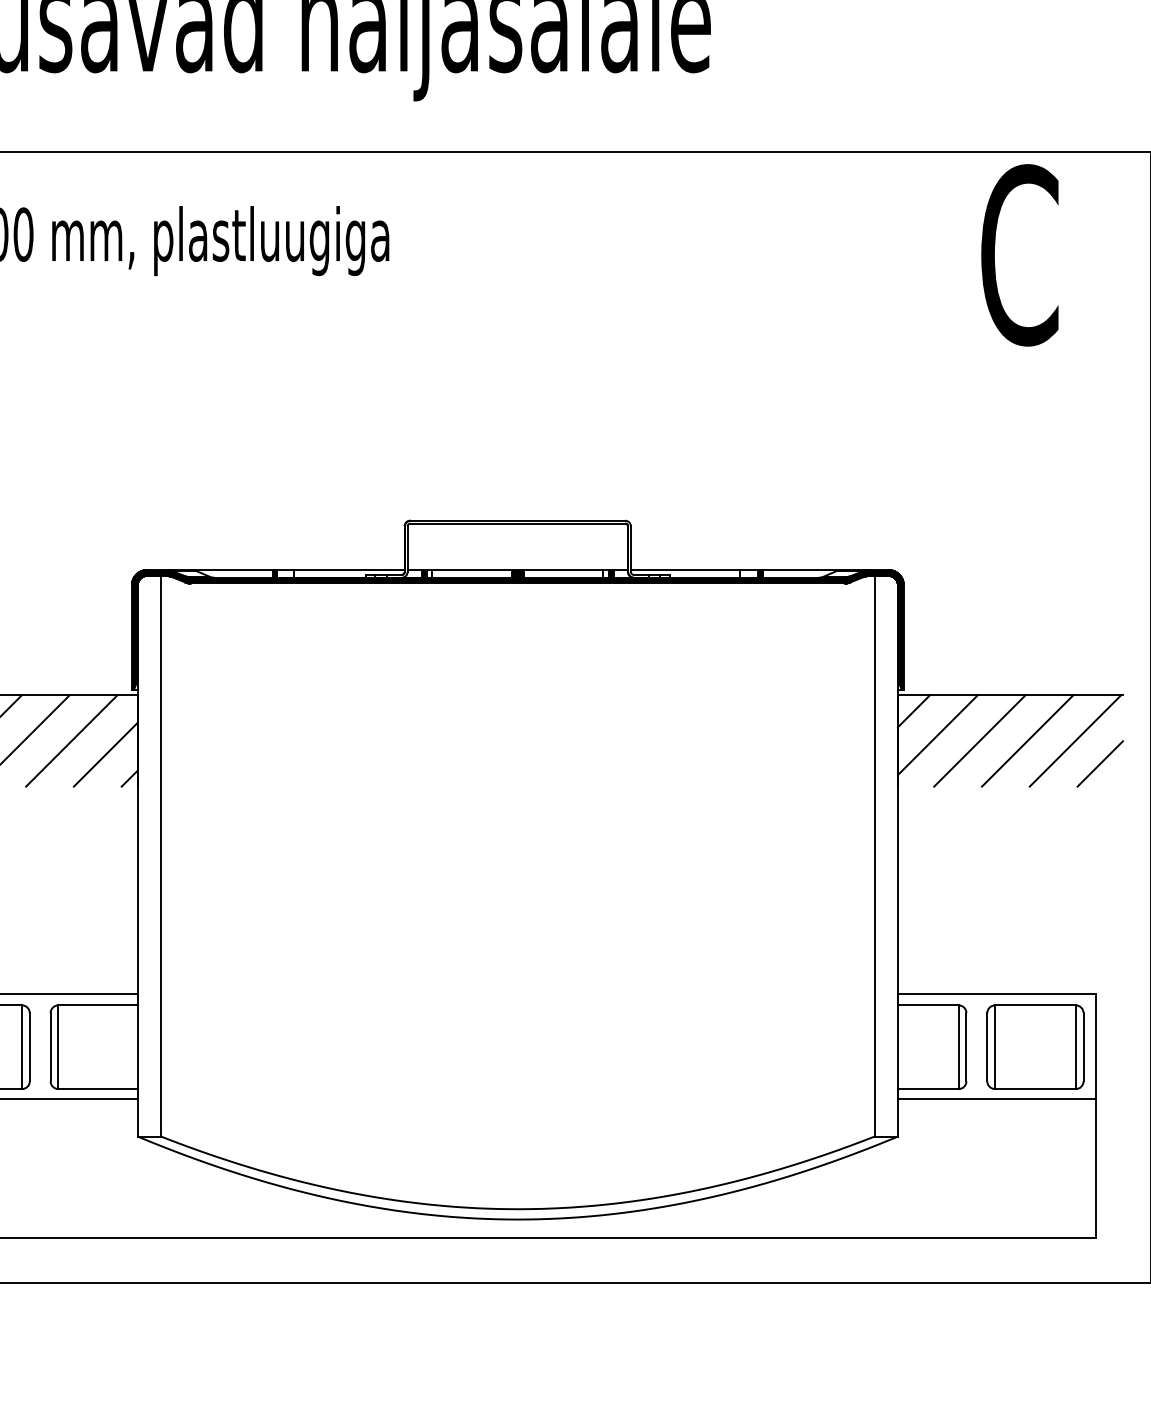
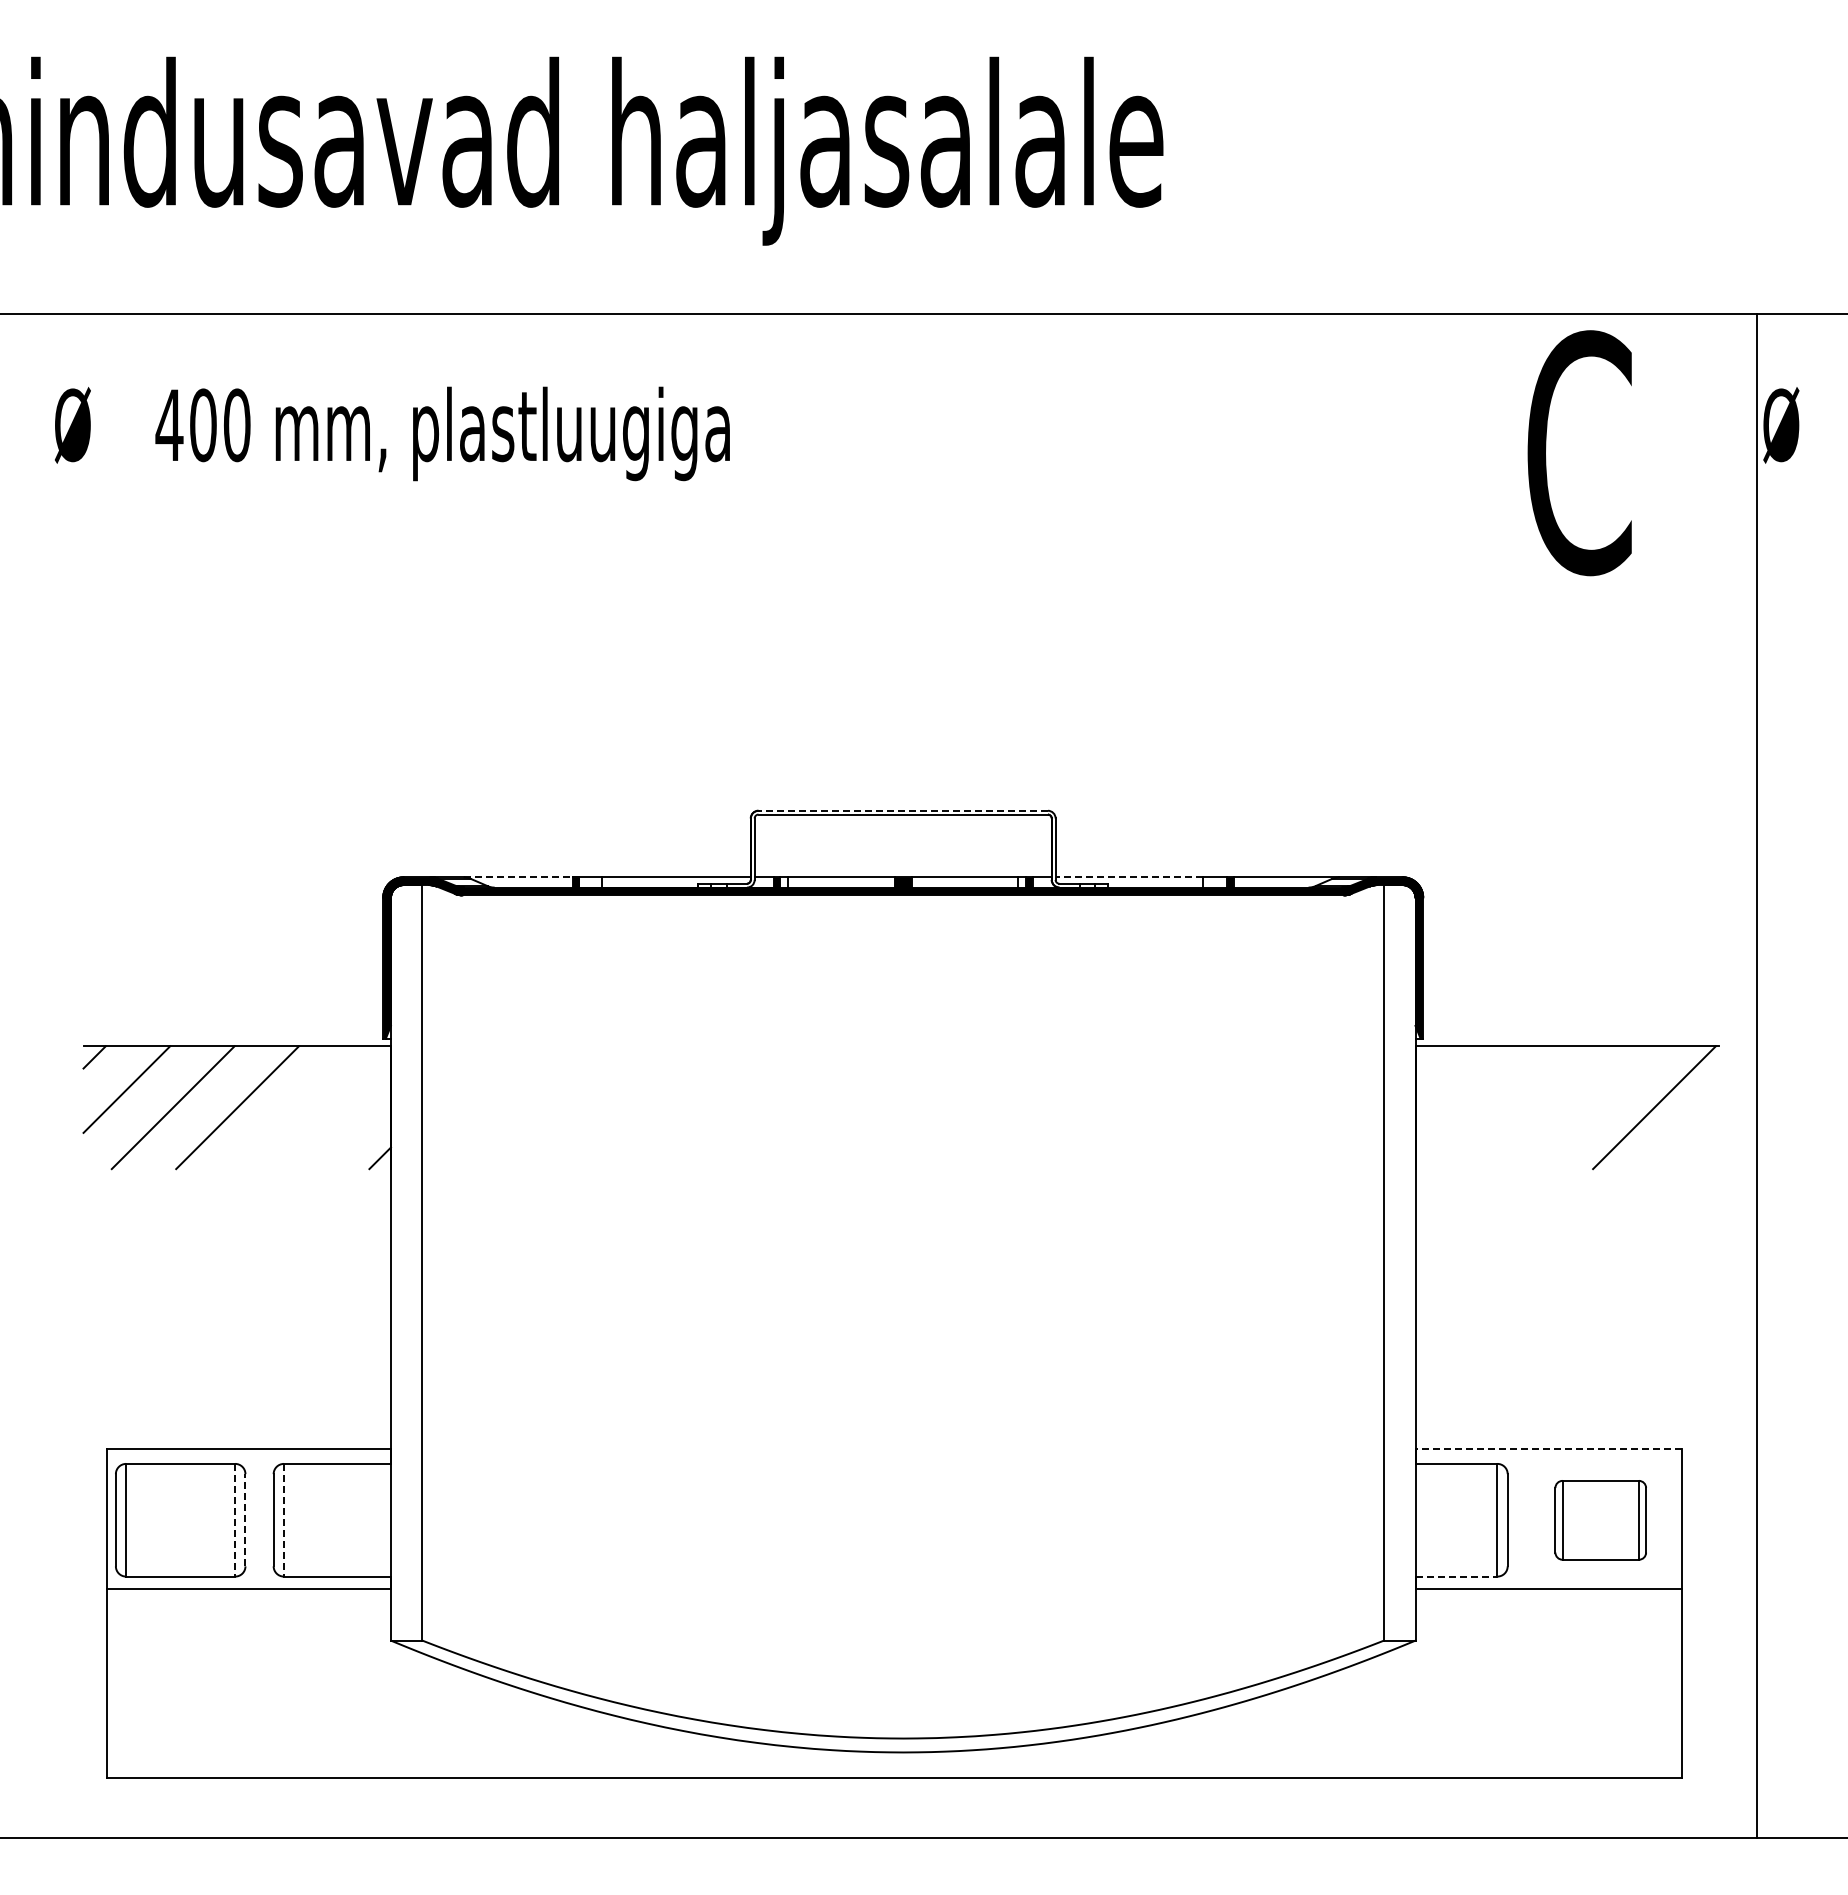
line: (518, 520) -> (903, 810), solid -> dashed
line: (232, 570) -> (518, 877), solid -> dashed
line: (685, 570) -> (1128, 877), solid -> dashed
line: (913, 711) -> (1436, 1067), removed
line: (937, 734) -> (1468, 1099), removed
line: (71, 740) -> (301, 1107), removed
line: (979, 740) -> (1525, 1107), removed
line: (1027, 740) -> (1589, 1107), removed
line: (105, 755) -> (347, 1126), removed
line: (1099, 763) -> (1687, 1138), removed
line: (996, 993) -> (1548, 1448), solid -> dashed
line: (29, 1046) -> (245, 1519), solid -> dashed
line: (22, 1047) -> (235, 1520), solid -> dashed
line: (57, 1047) -> (283, 1520), solid -> dashed
part: (1035, 1047) -> (1600, 1520), size x0.7
line: (928, 1088) -> (1456, 1576), solid -> dashed

